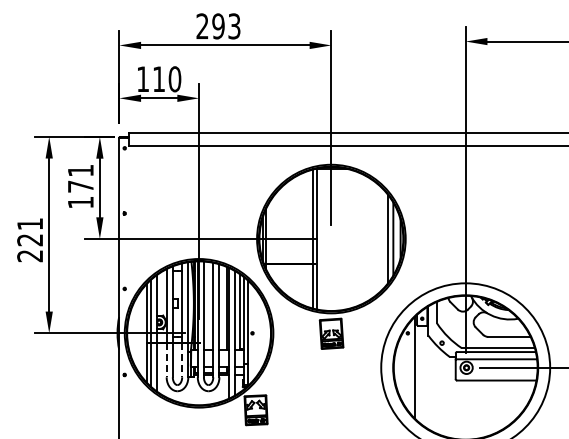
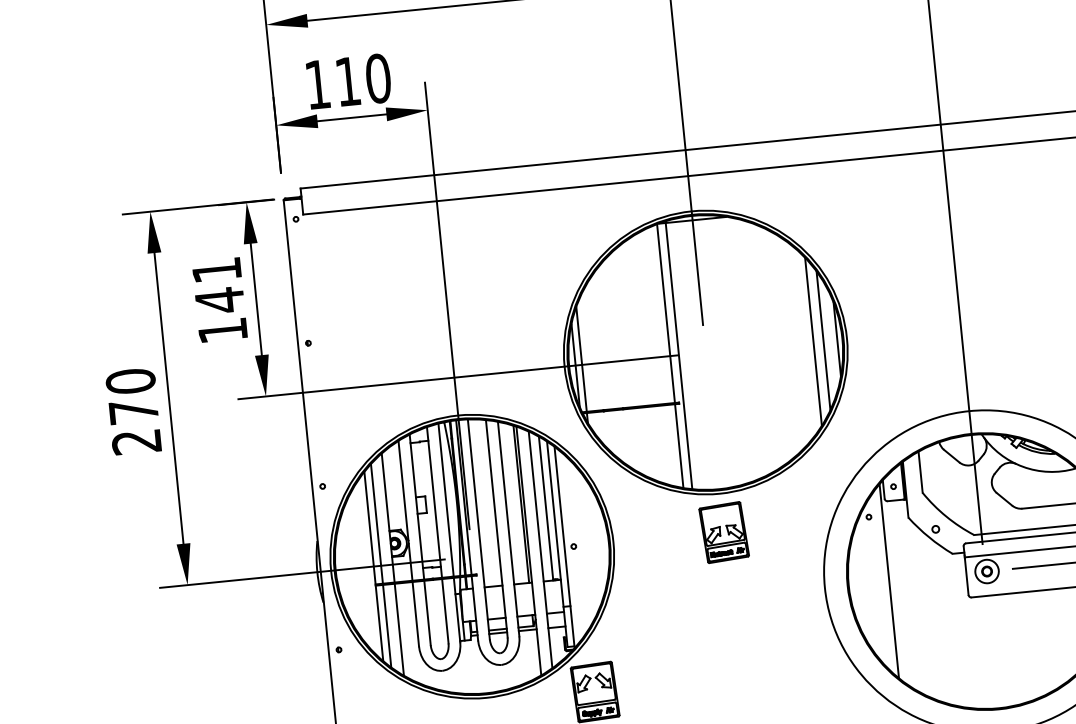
text: (80, 186) -> (219, 300), 171 -> 141
text: (30, 232) -> (132, 397), 221 -> 270
line: (166, 360) -> (415, 614), dashed -> solid
line: (182, 360) -> (445, 611), dashed -> solid

